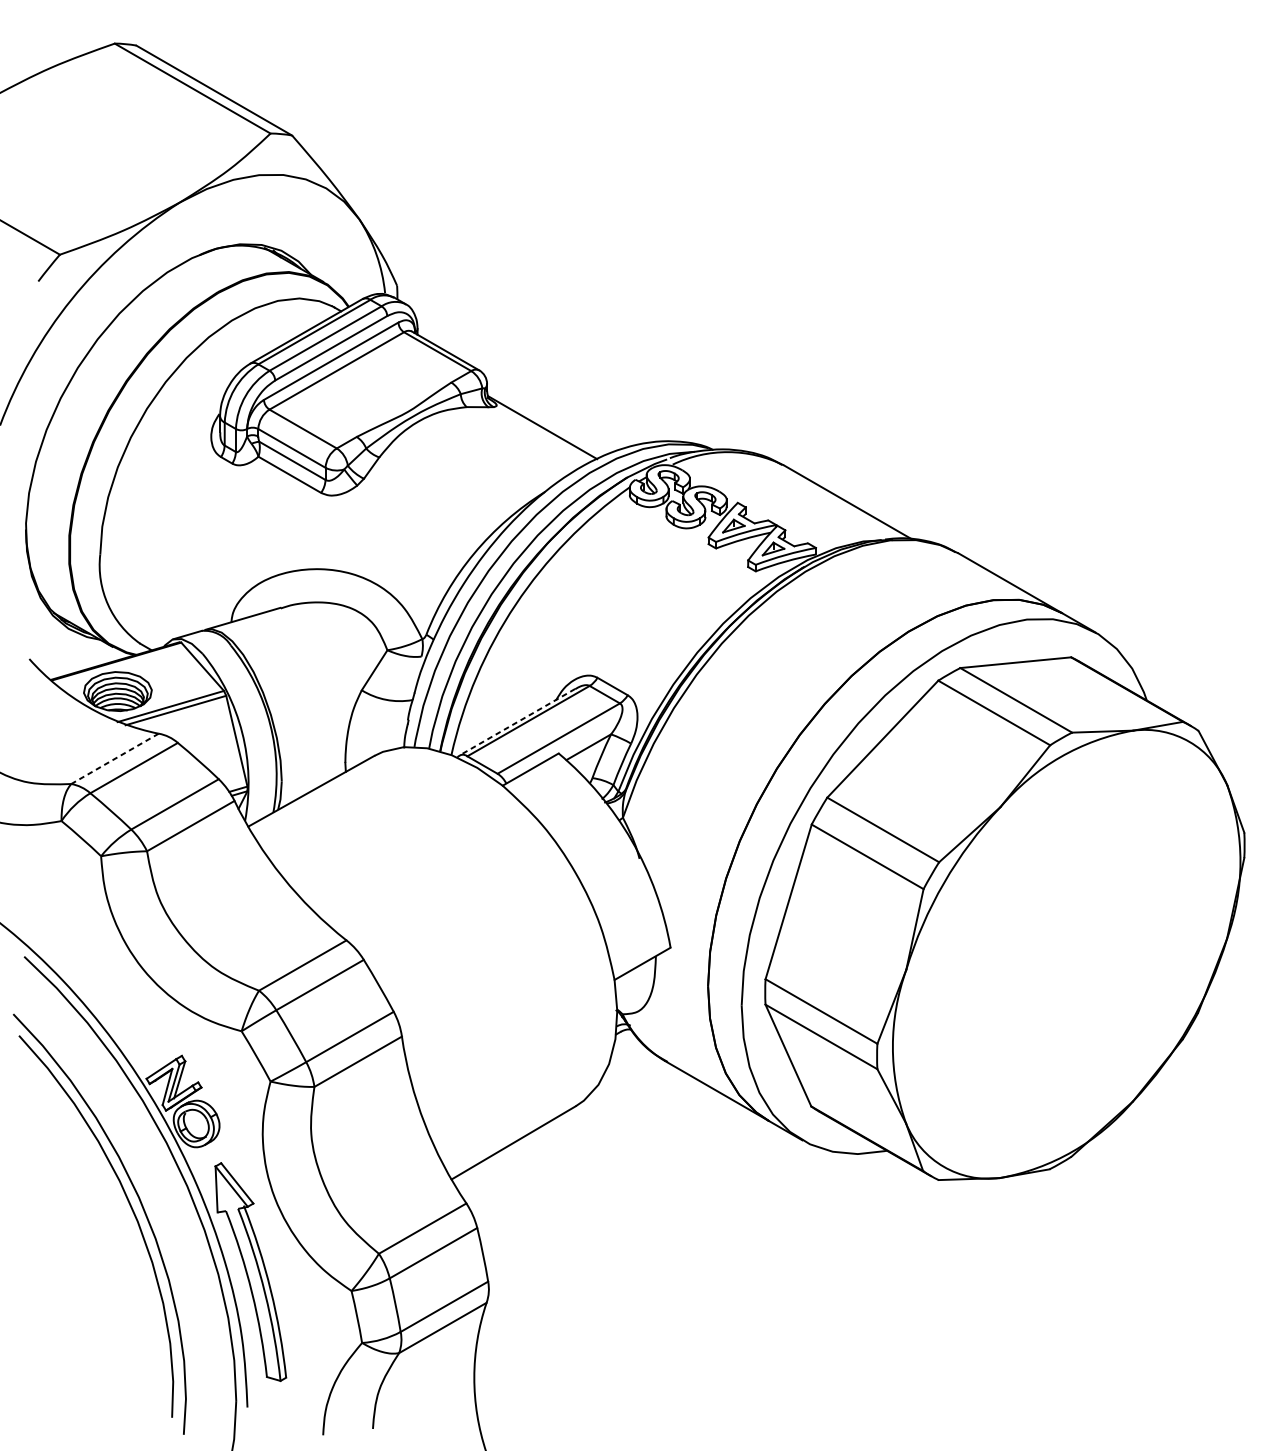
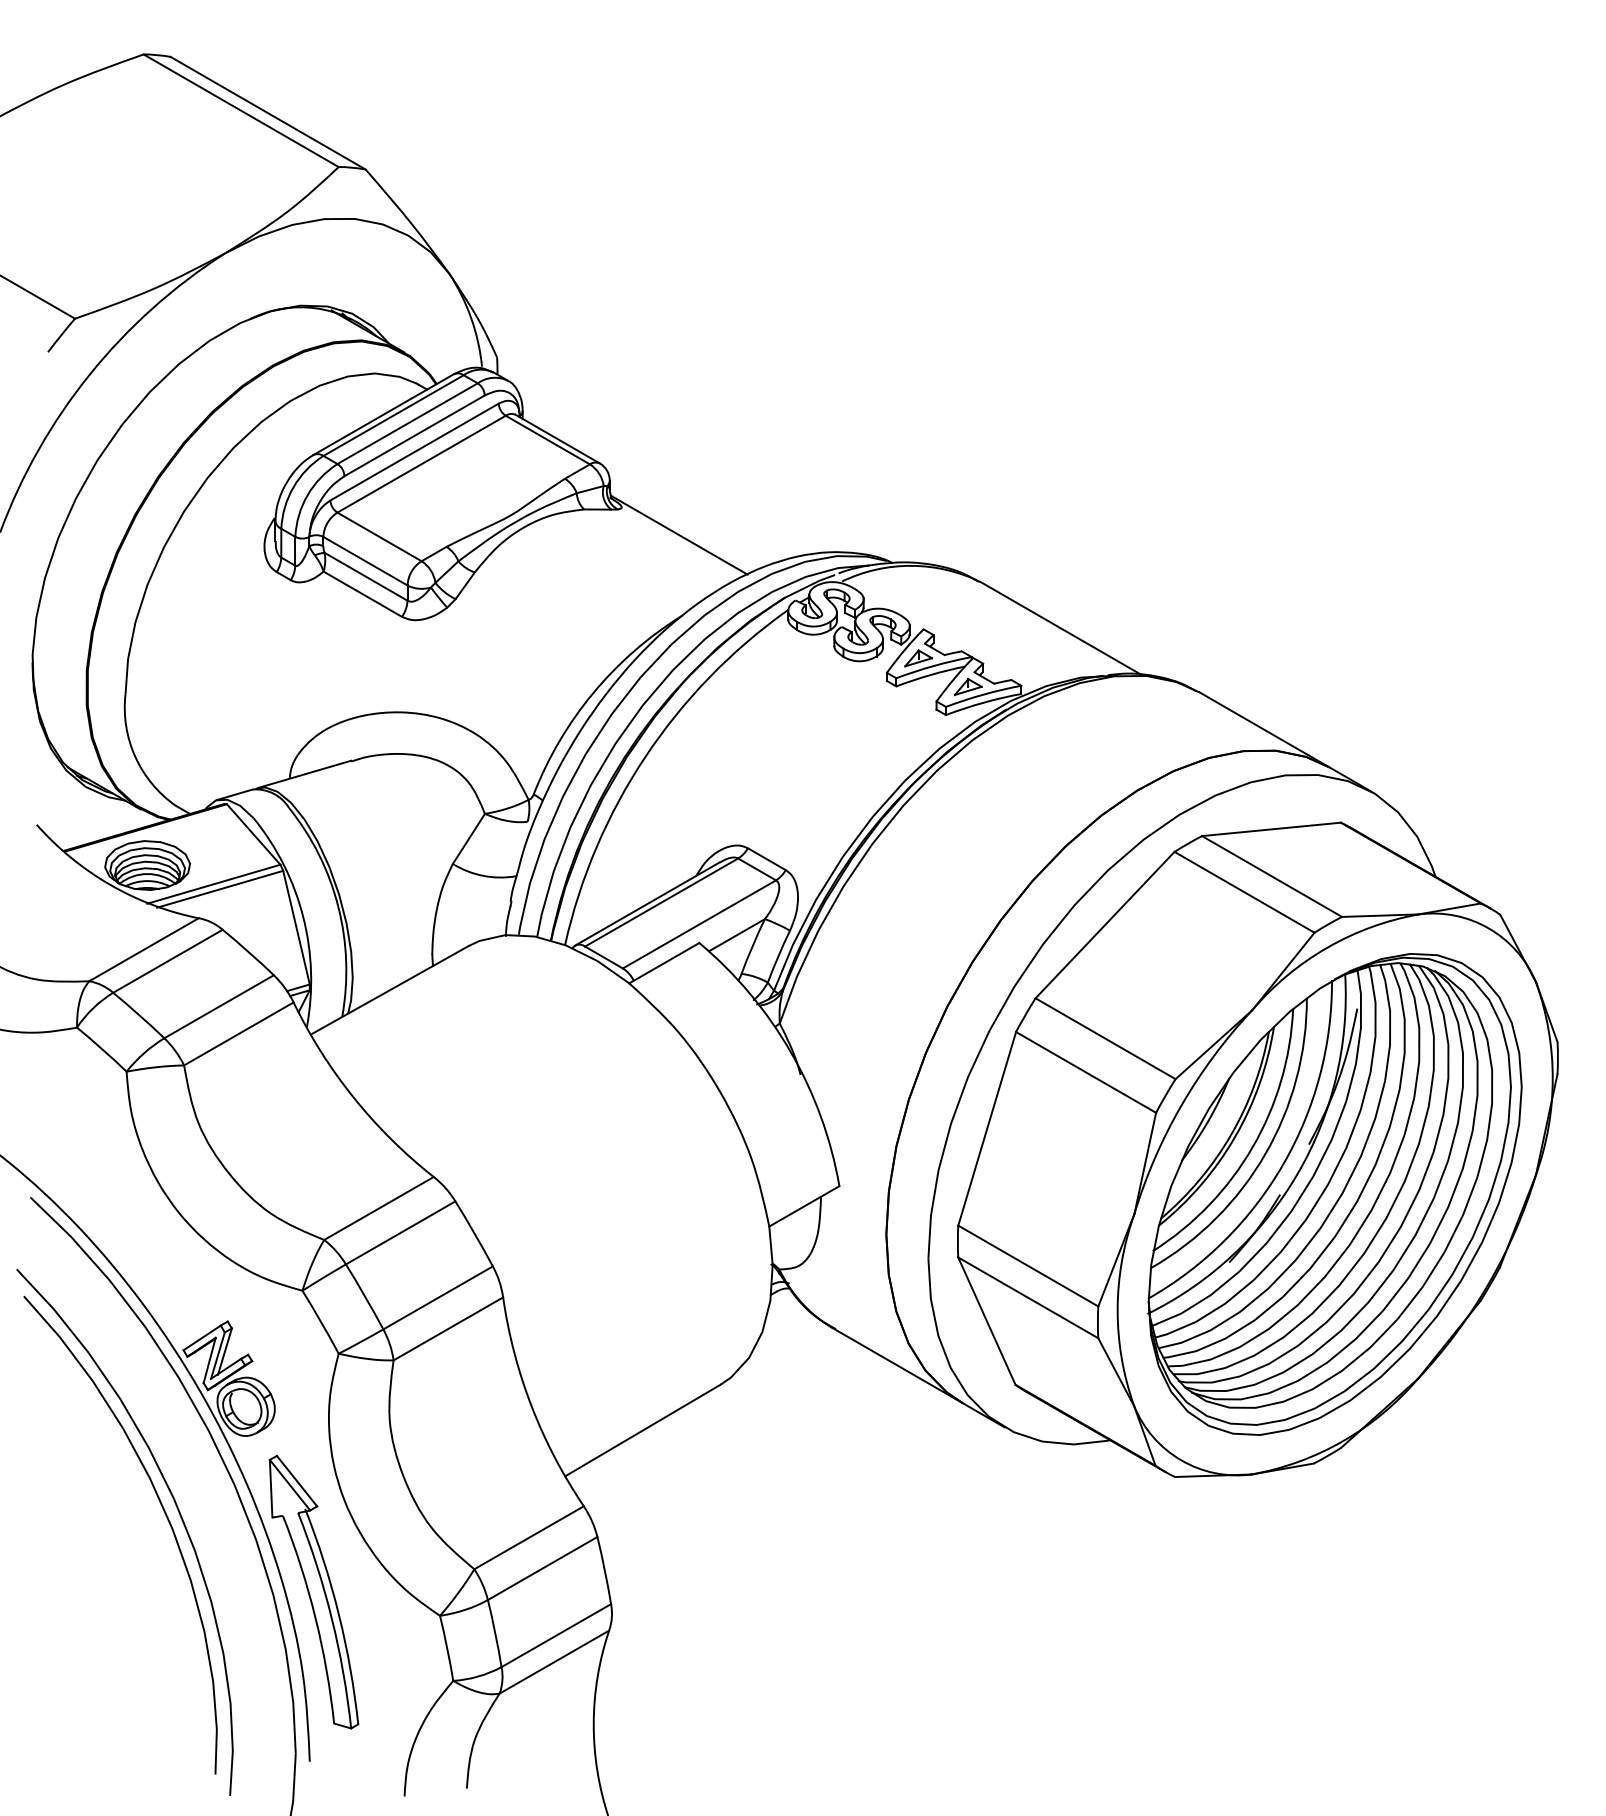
line: (517, 721) -> (647, 903), dashed -> solid
line: (114, 758) -> (143, 949), dashed -> solid
part: (1066, 954) -> (1334, 1194), added

